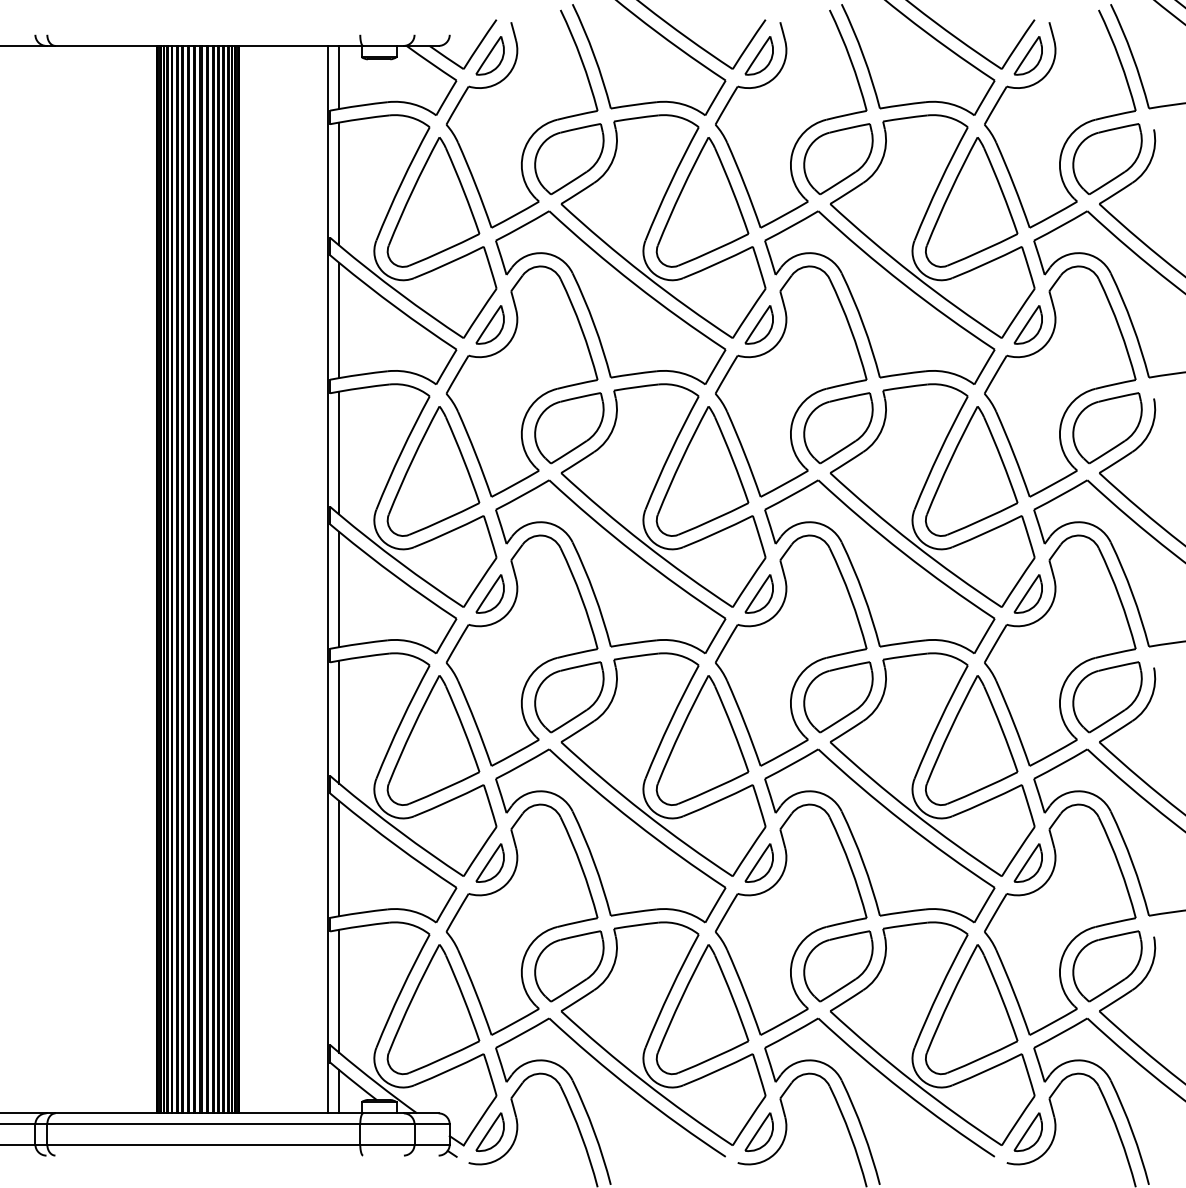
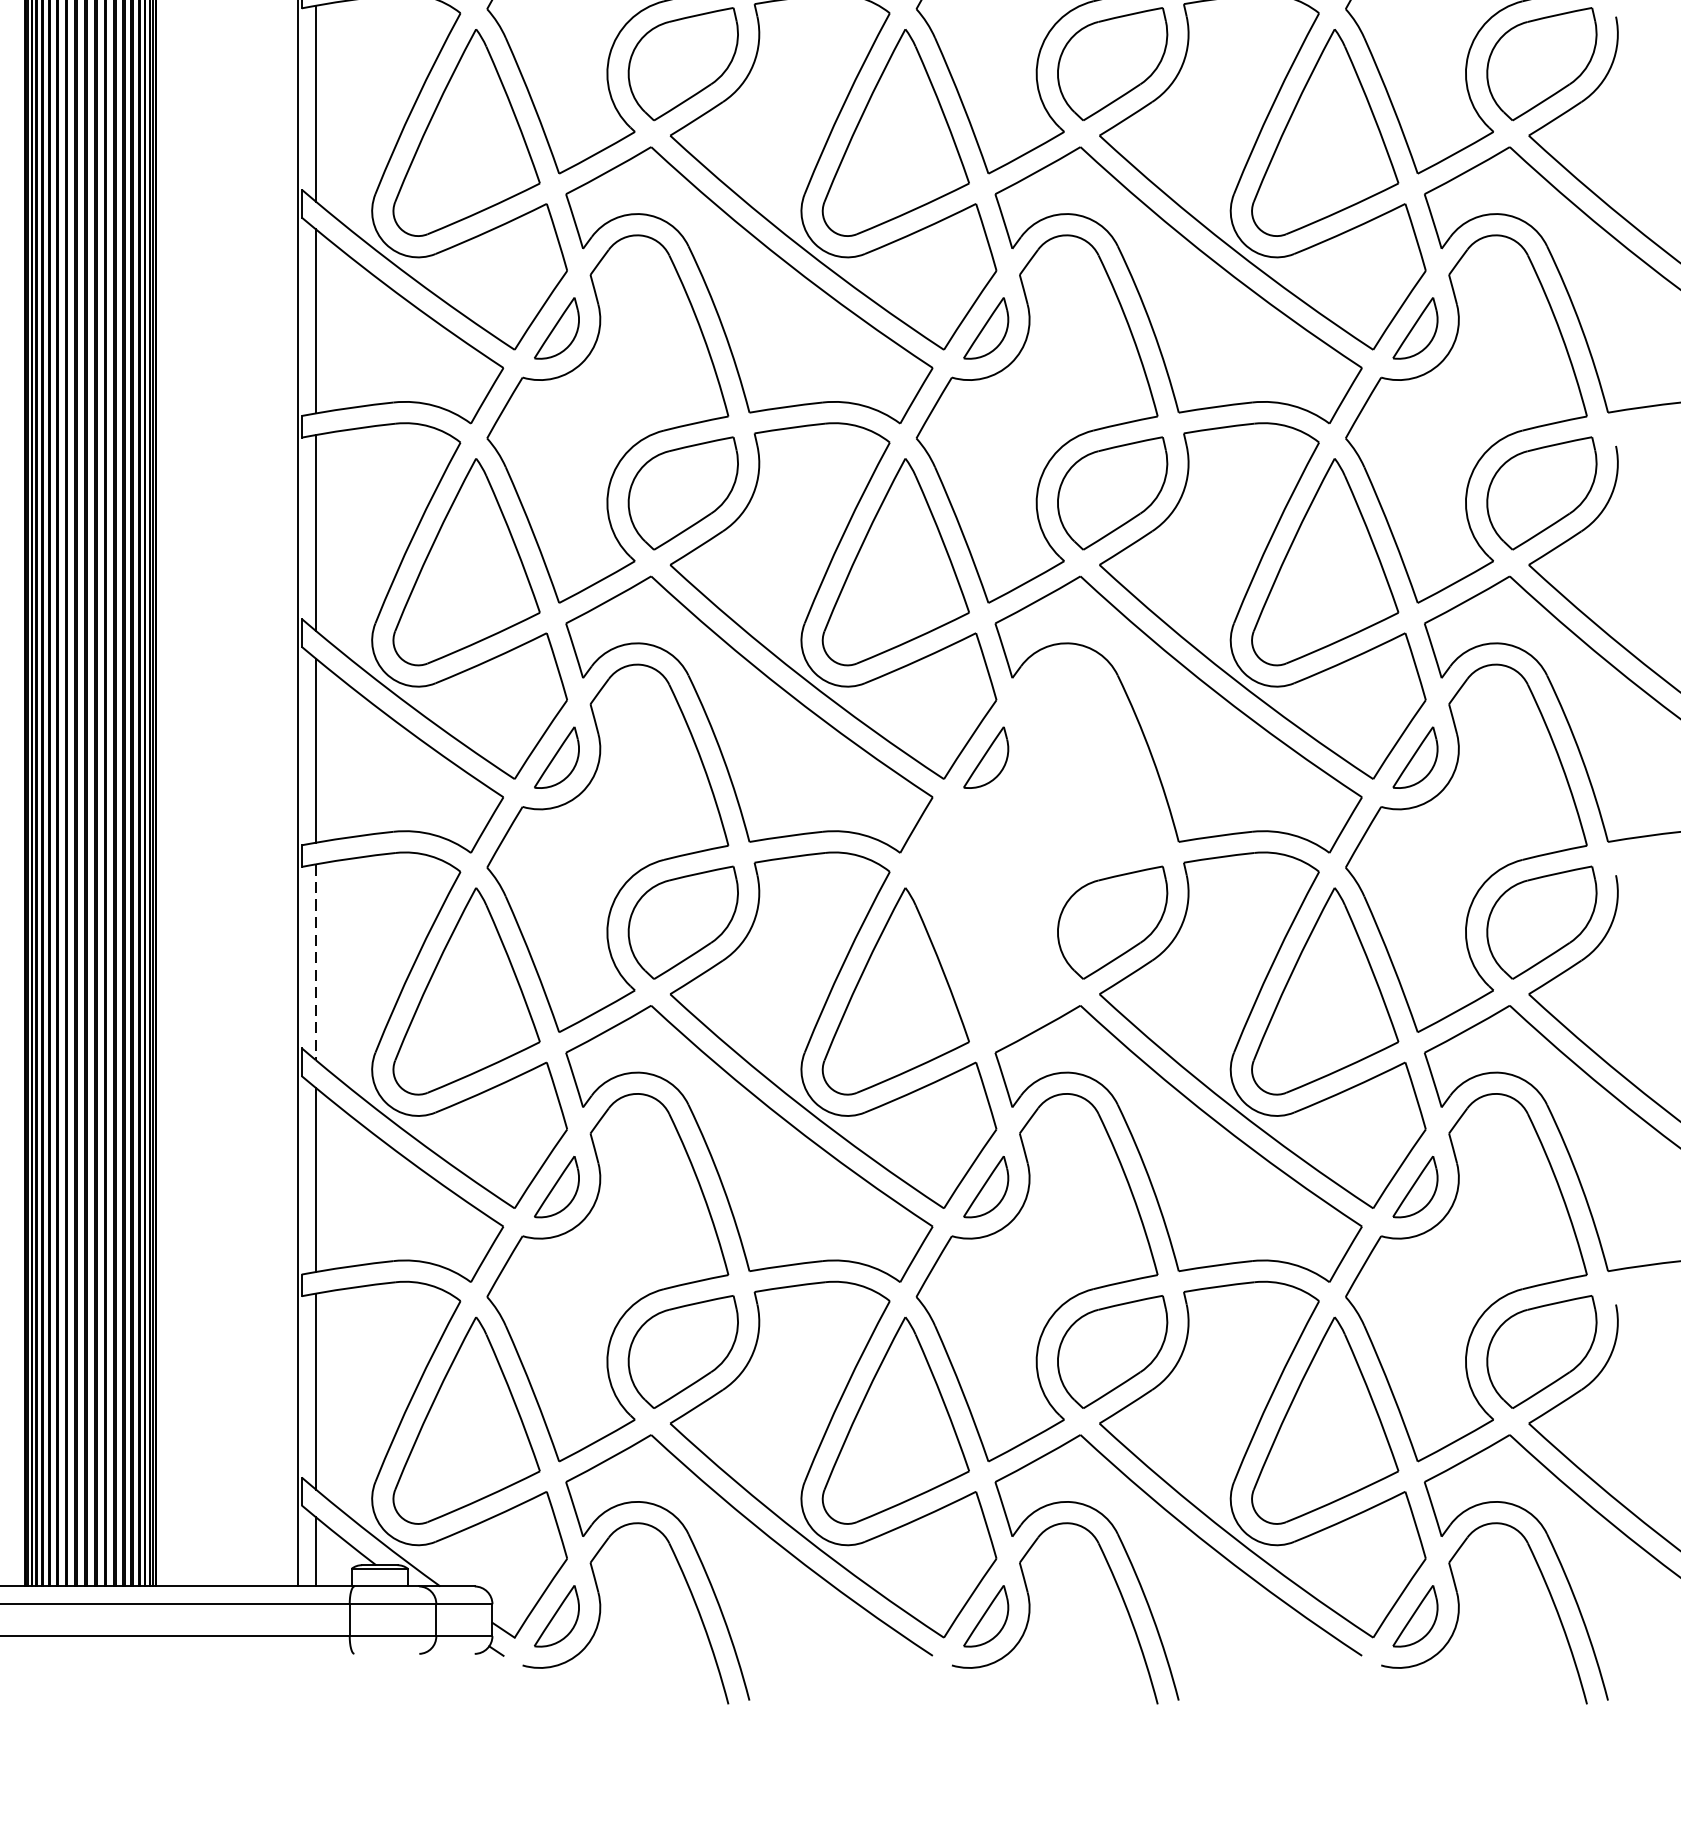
part: (790, 650) -> (1036, 848), removed
line: (339, 722) -> (316, 962), solid -> dashed

